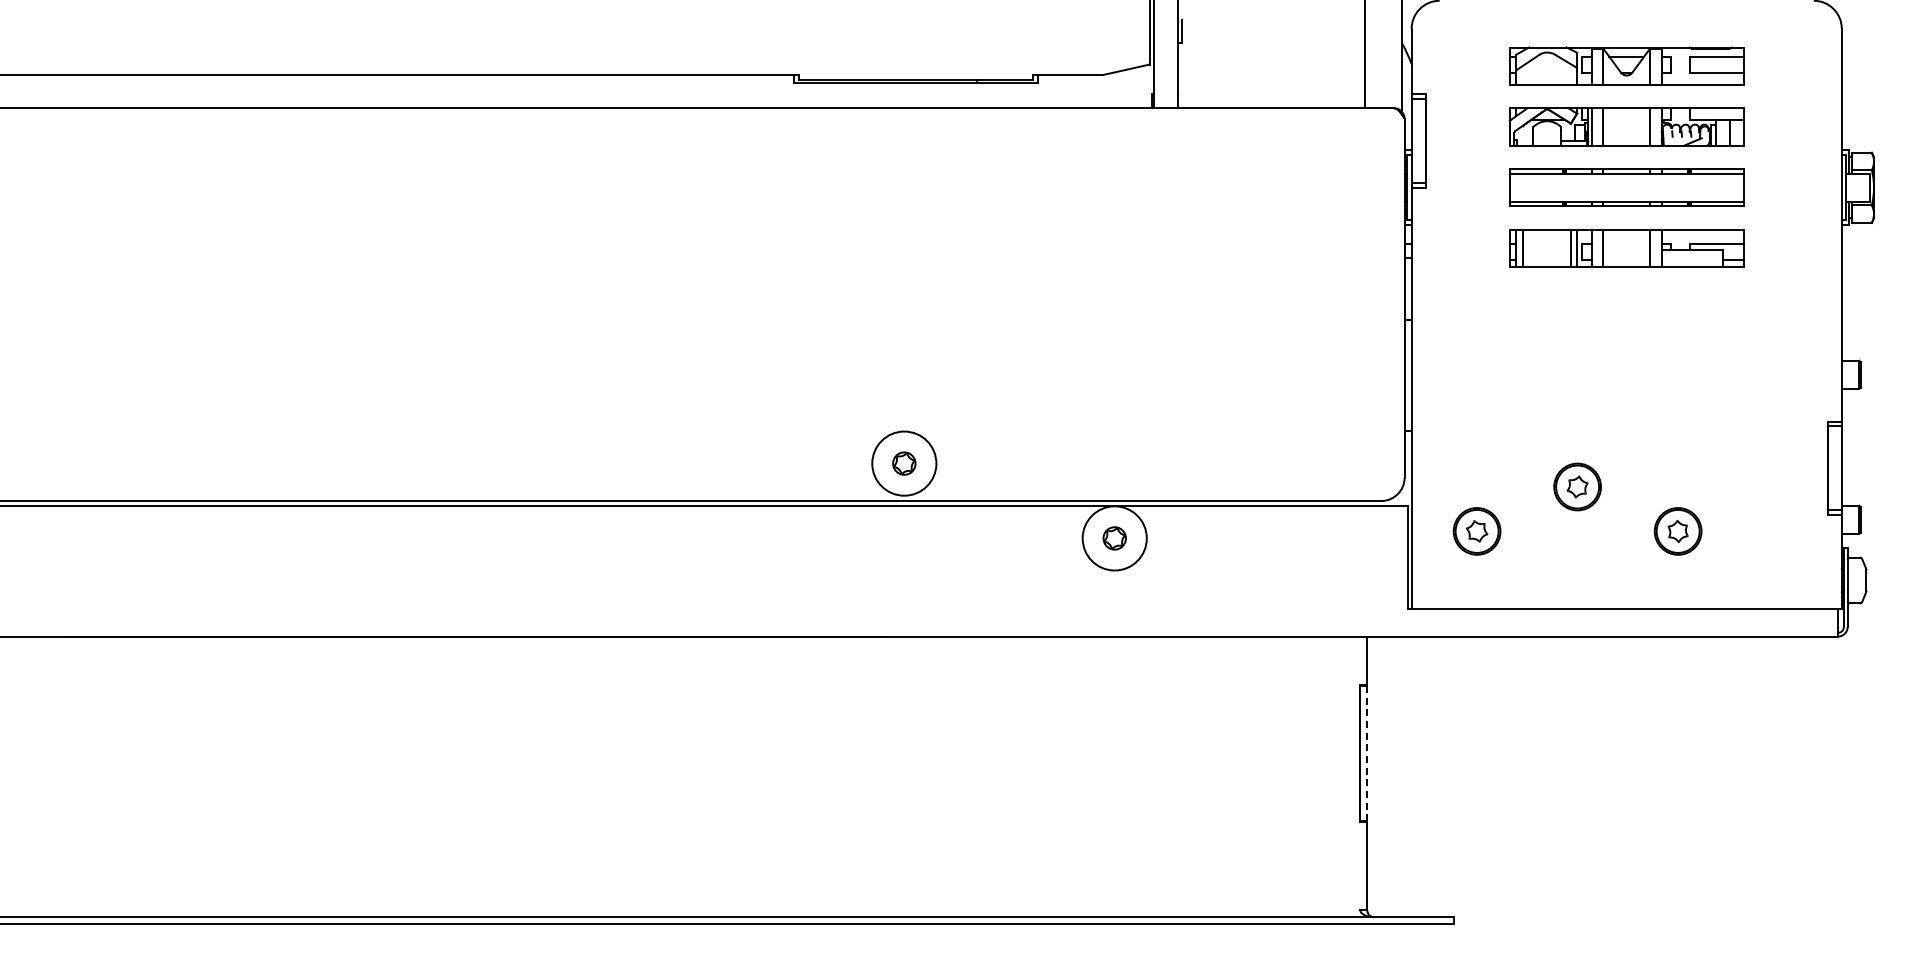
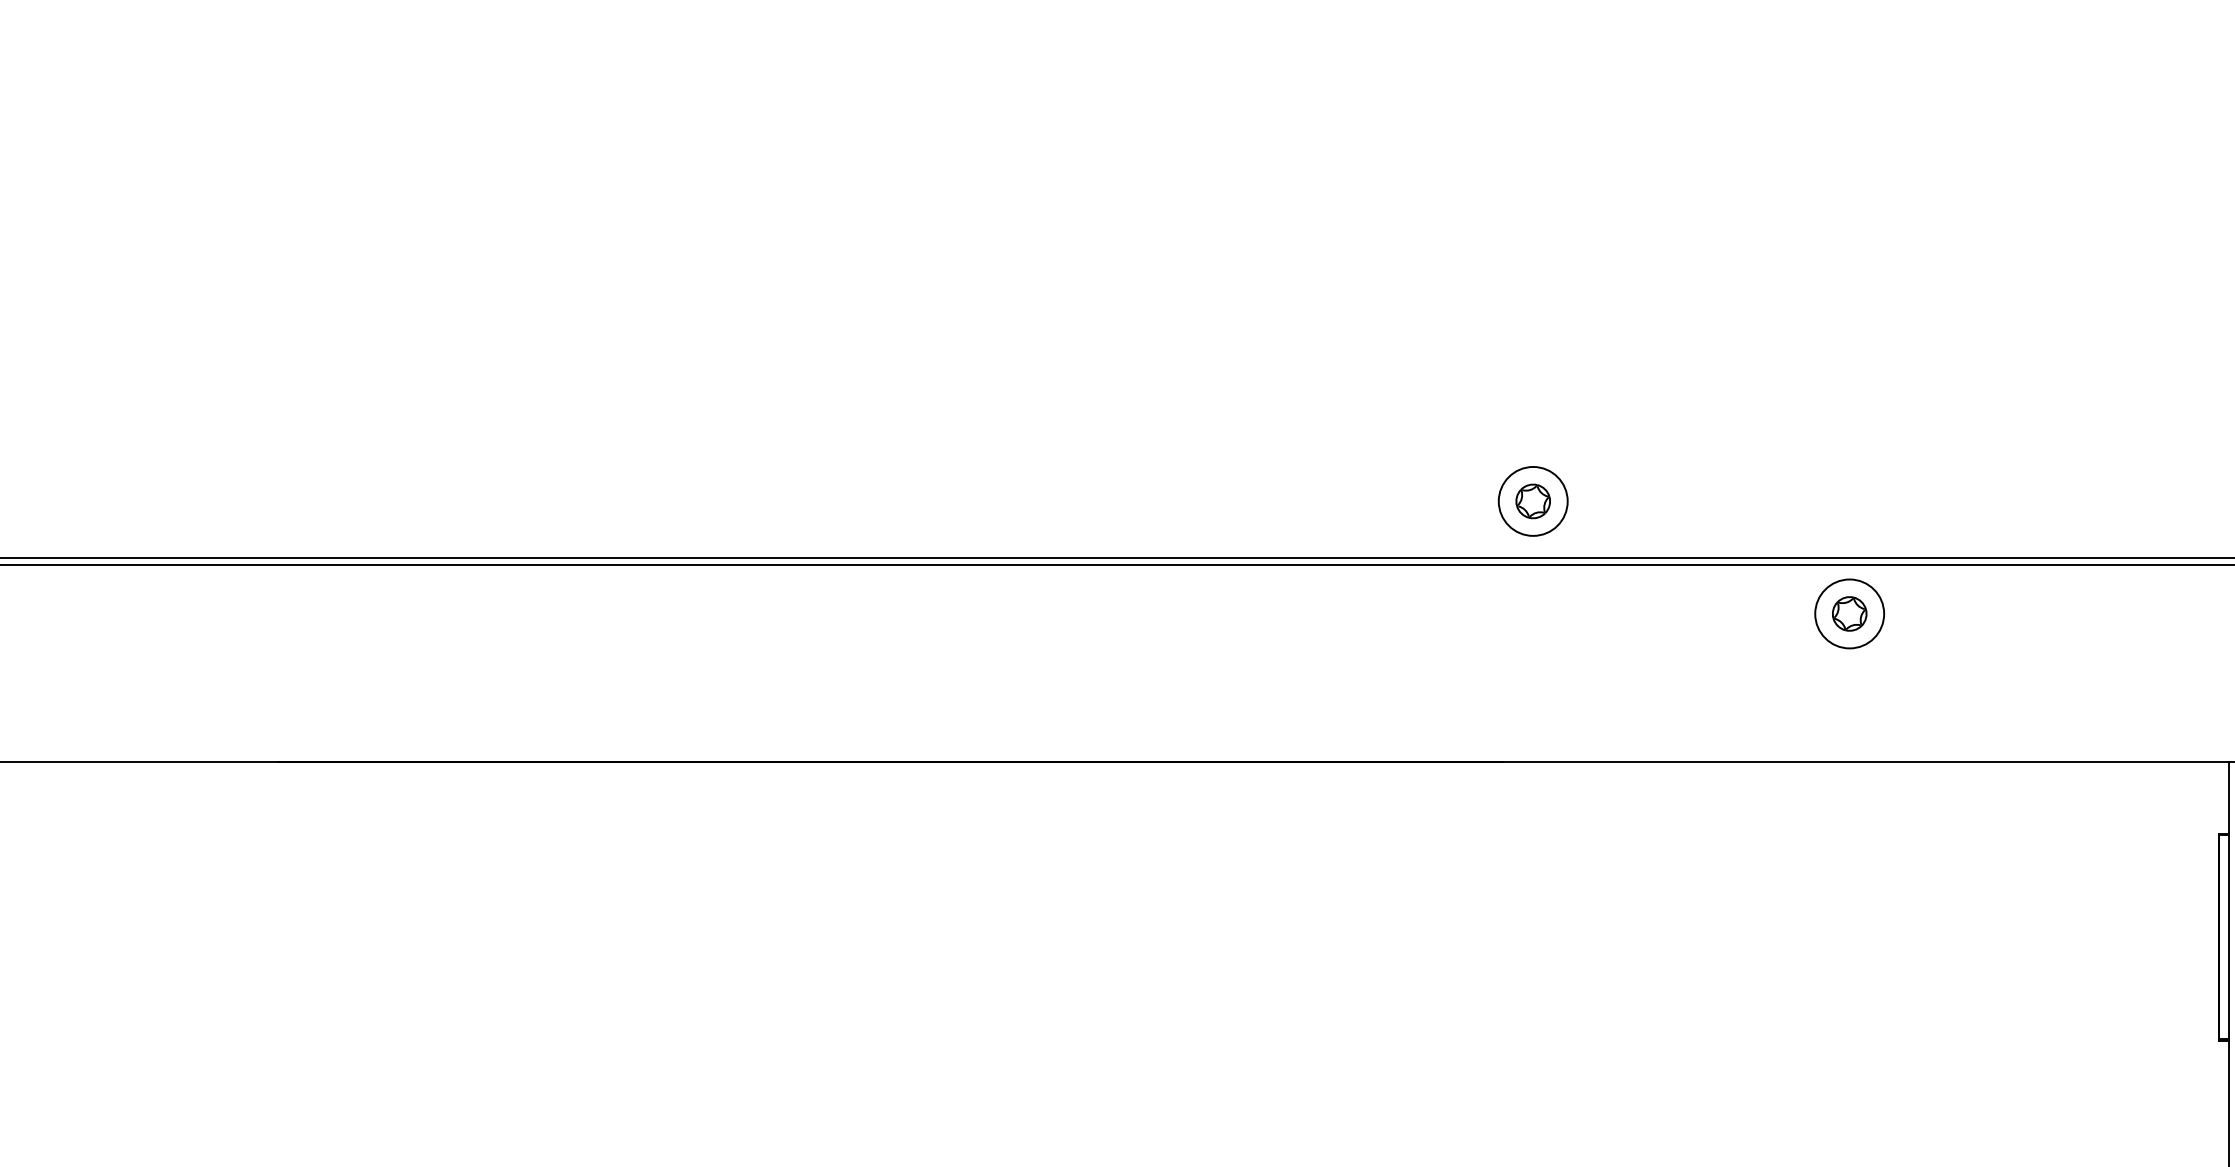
circle: (904, 463) -> (1533, 501), size x0.71
circle: (1114, 538) -> (1849, 614), size x0.71
line: (1367, 753) -> (2229, 937), dashed -> solid

